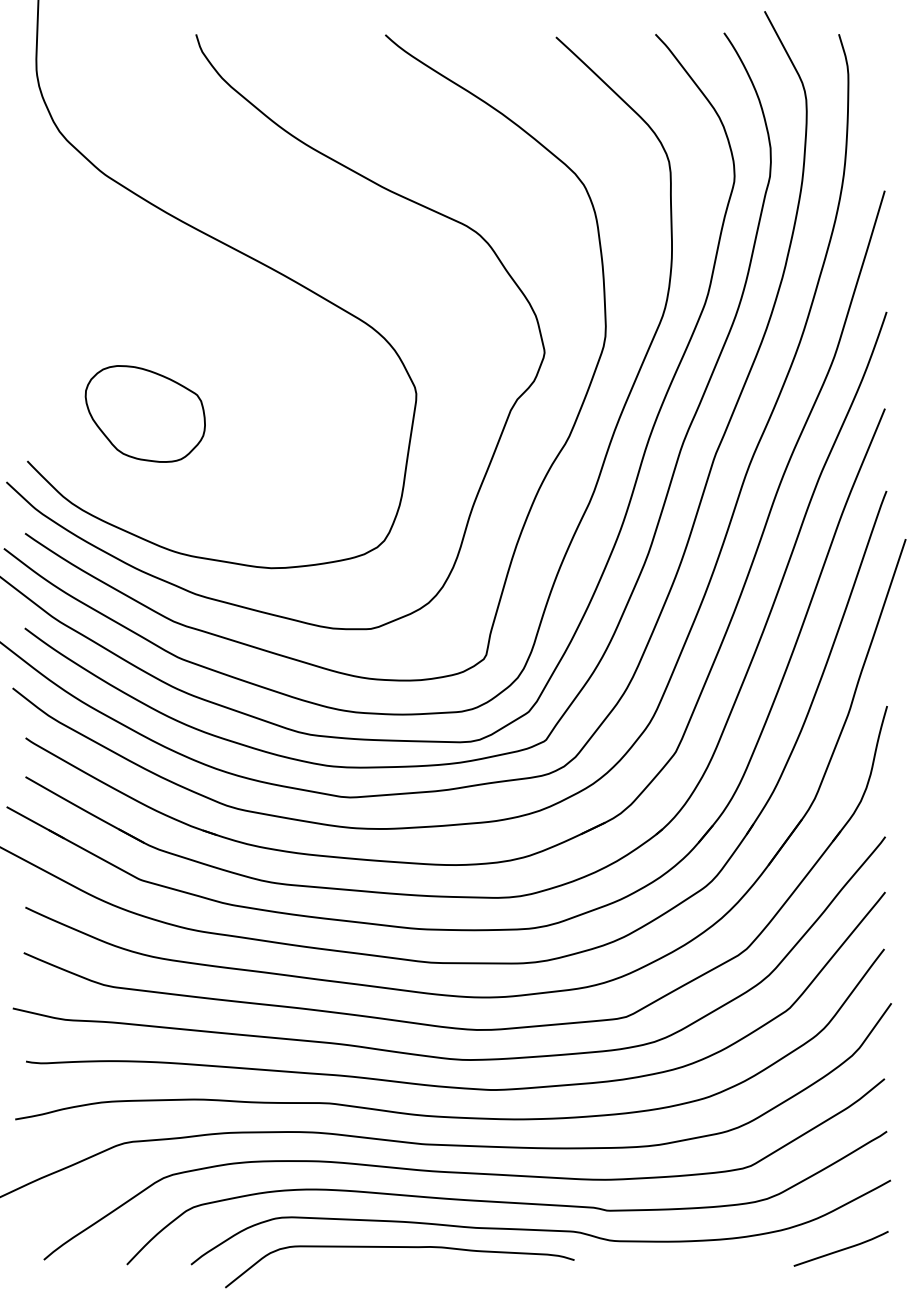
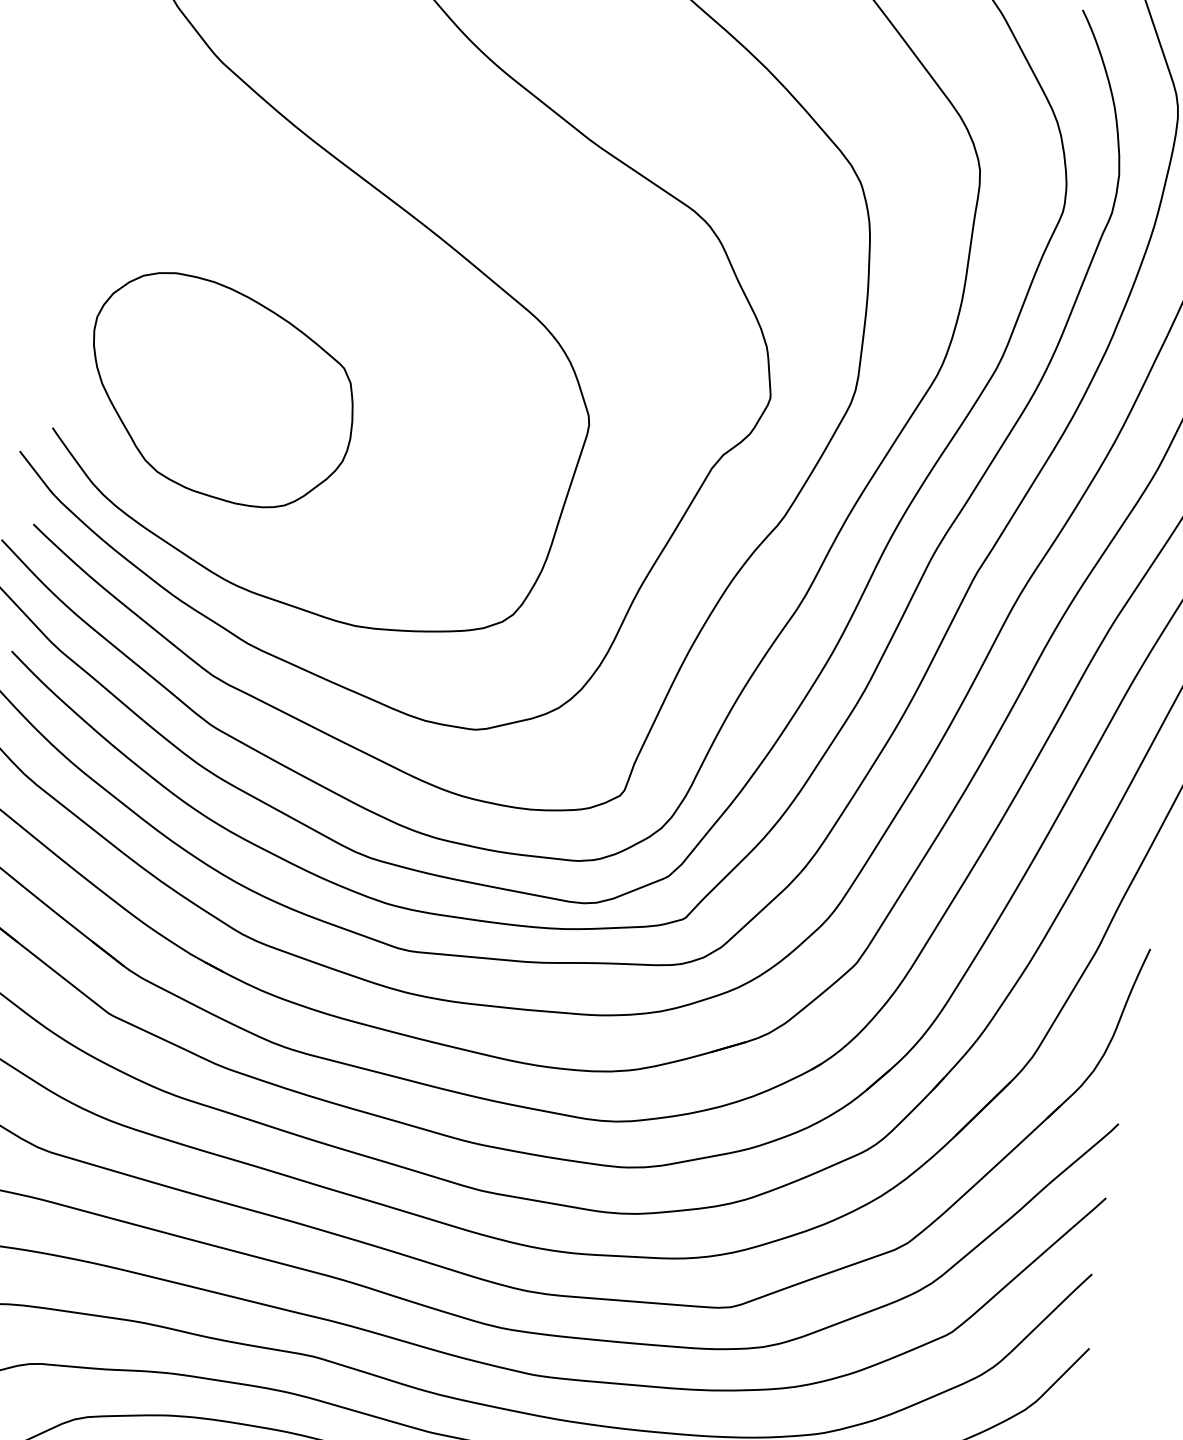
part: (145, 413) -> (221, 390), size x1.67

